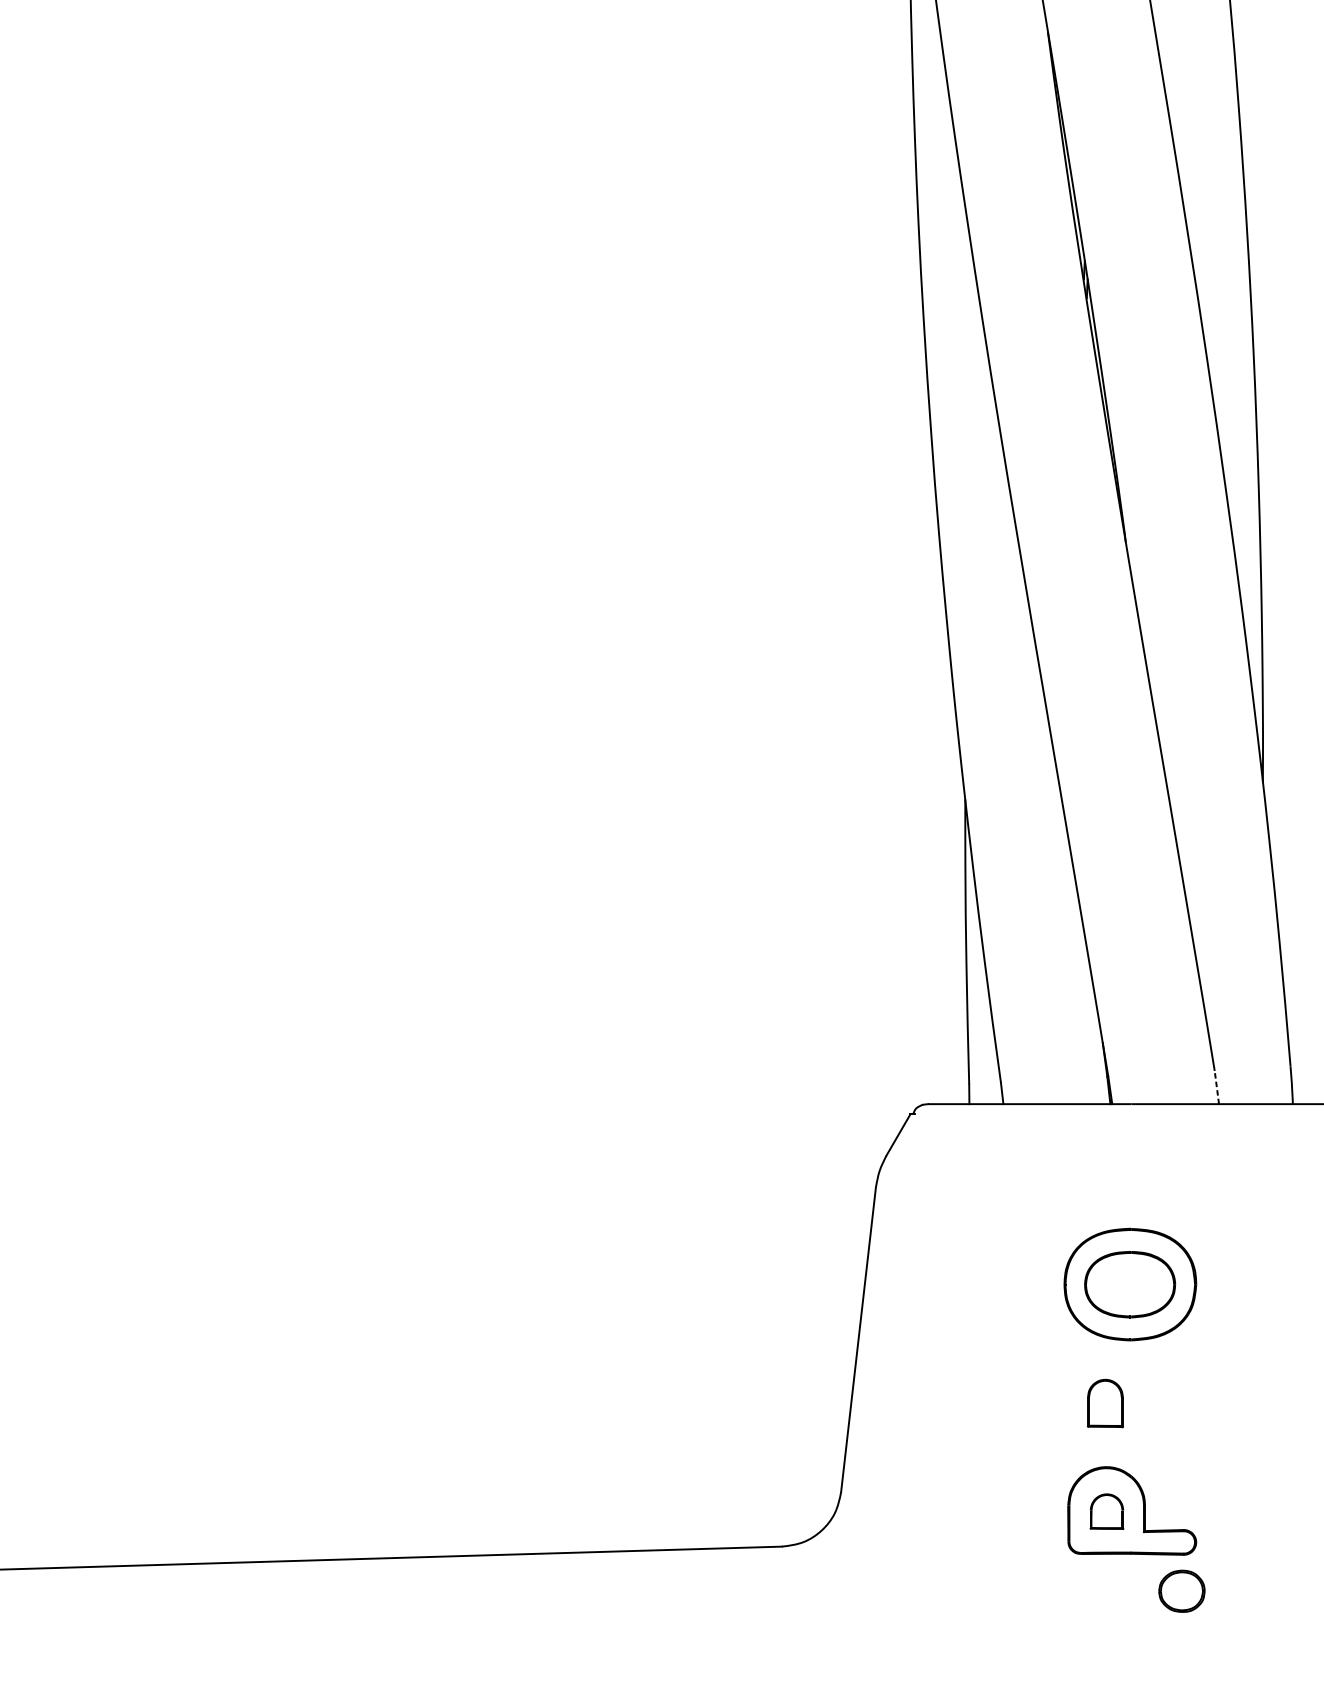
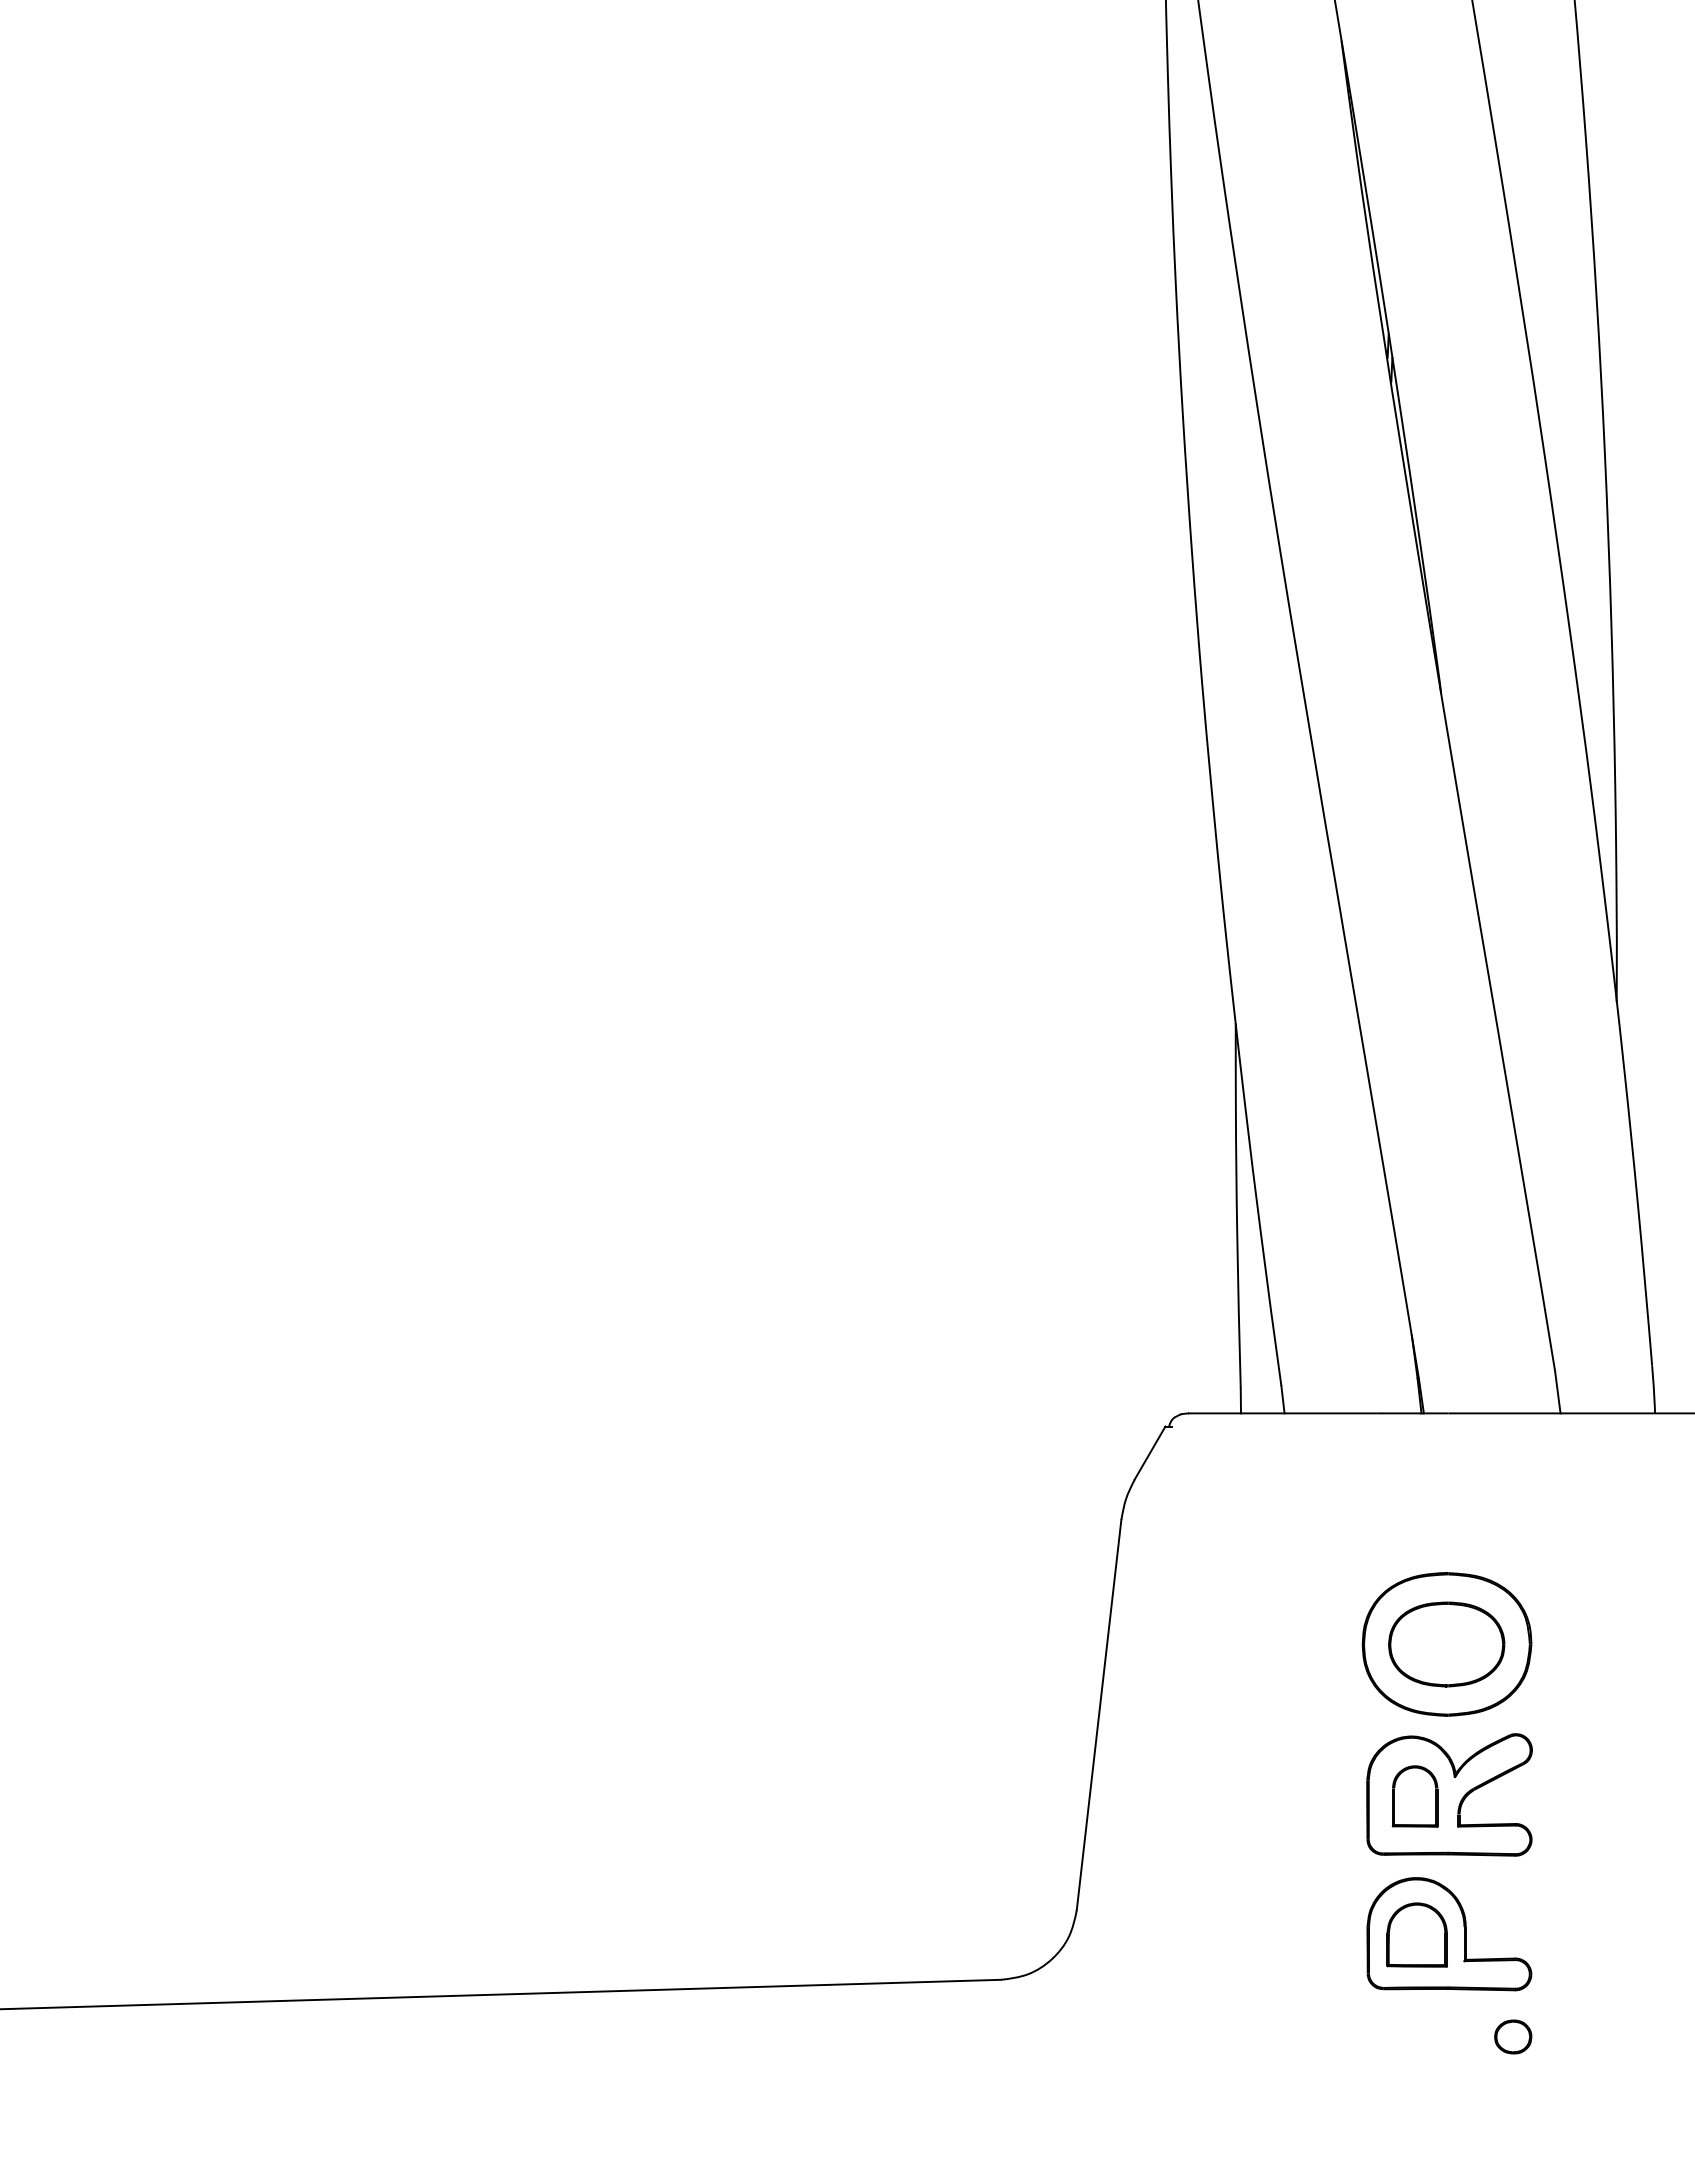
line: (1216, 1087) -> (1557, 1391), dashed -> solid
part: (1132, 1401) -> (1449, 1794), added
part: (1106, 1511) -> (1416, 1934), size x1.43
part: (1182, 1590) -> (1513, 2036), size x0.62

